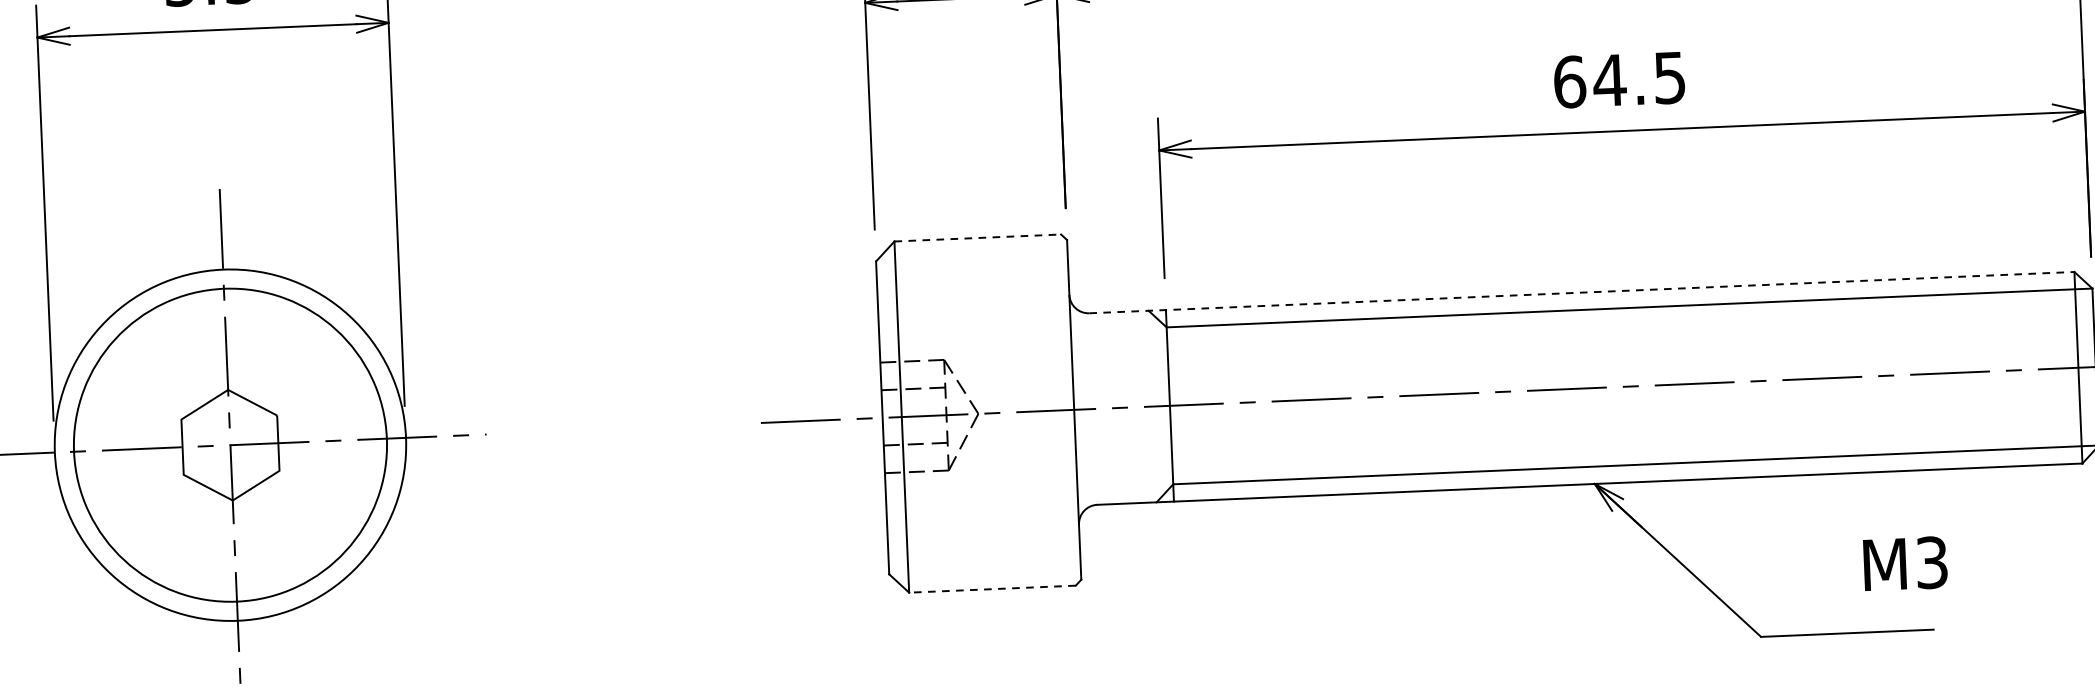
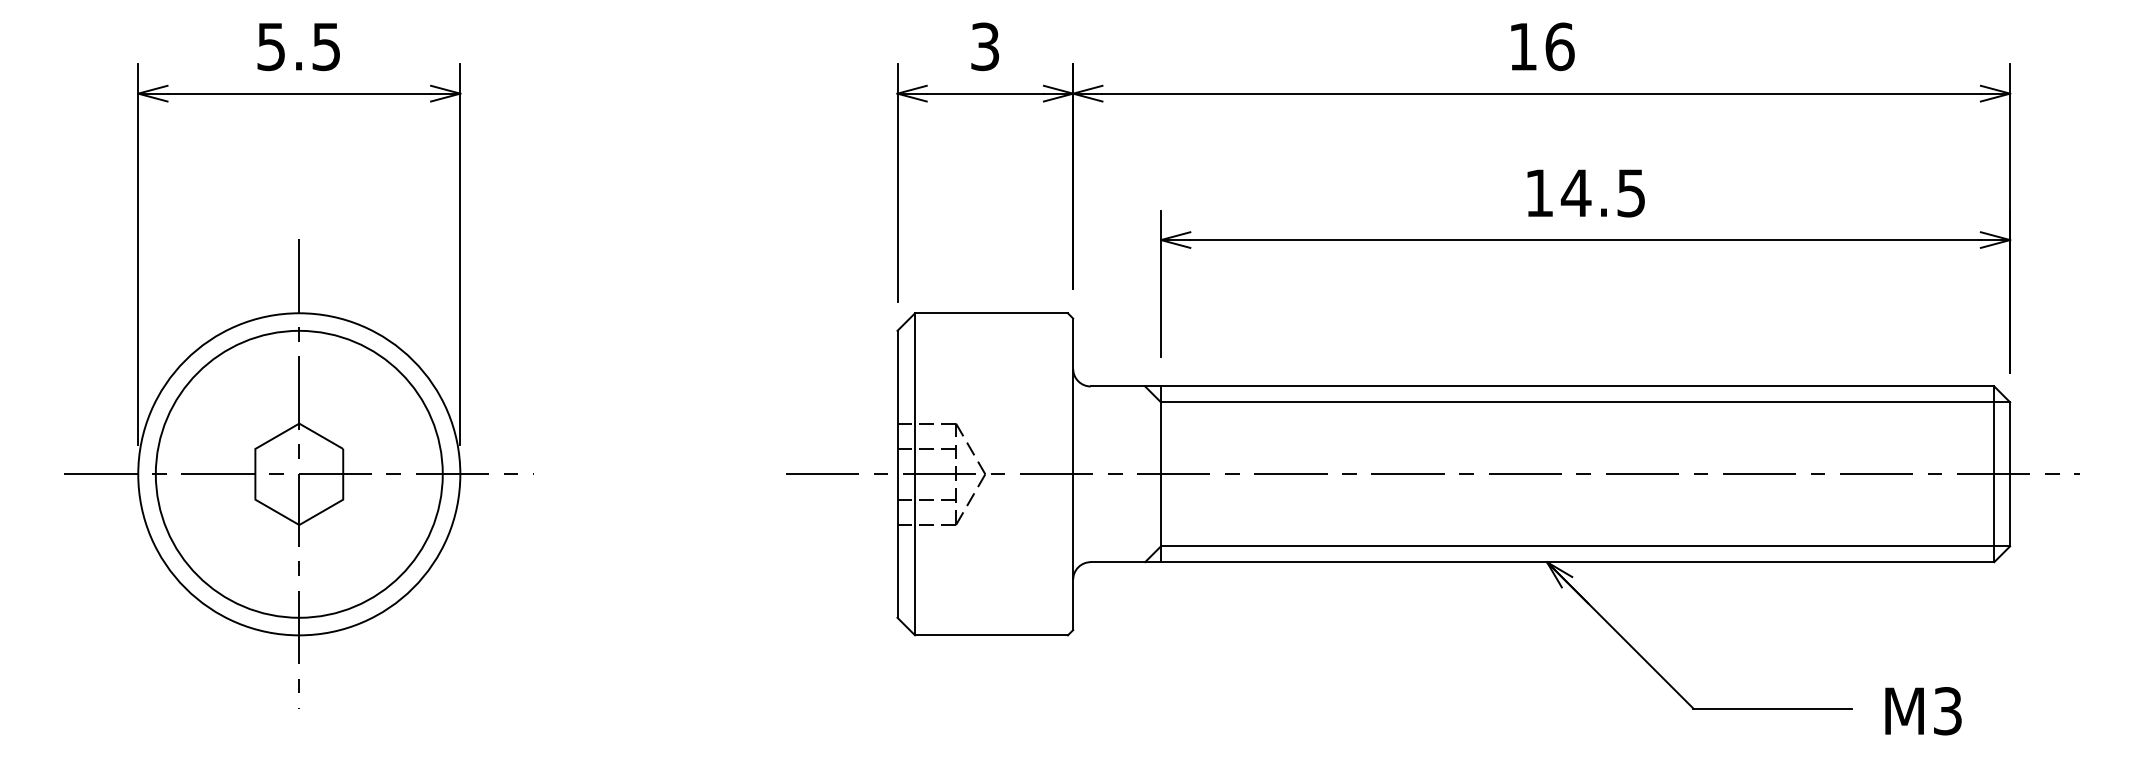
text: (1569, 82) -> (1539, 193), 64.5 -> 14.5
line: (978, 238) -> (992, 313), dashed -> solid
line: (1581, 292) -> (1542, 386), dashed -> solid
text: (1905, 564) -> (1923, 711), moved
line: (992, 589) -> (991, 635), dashed -> solid

